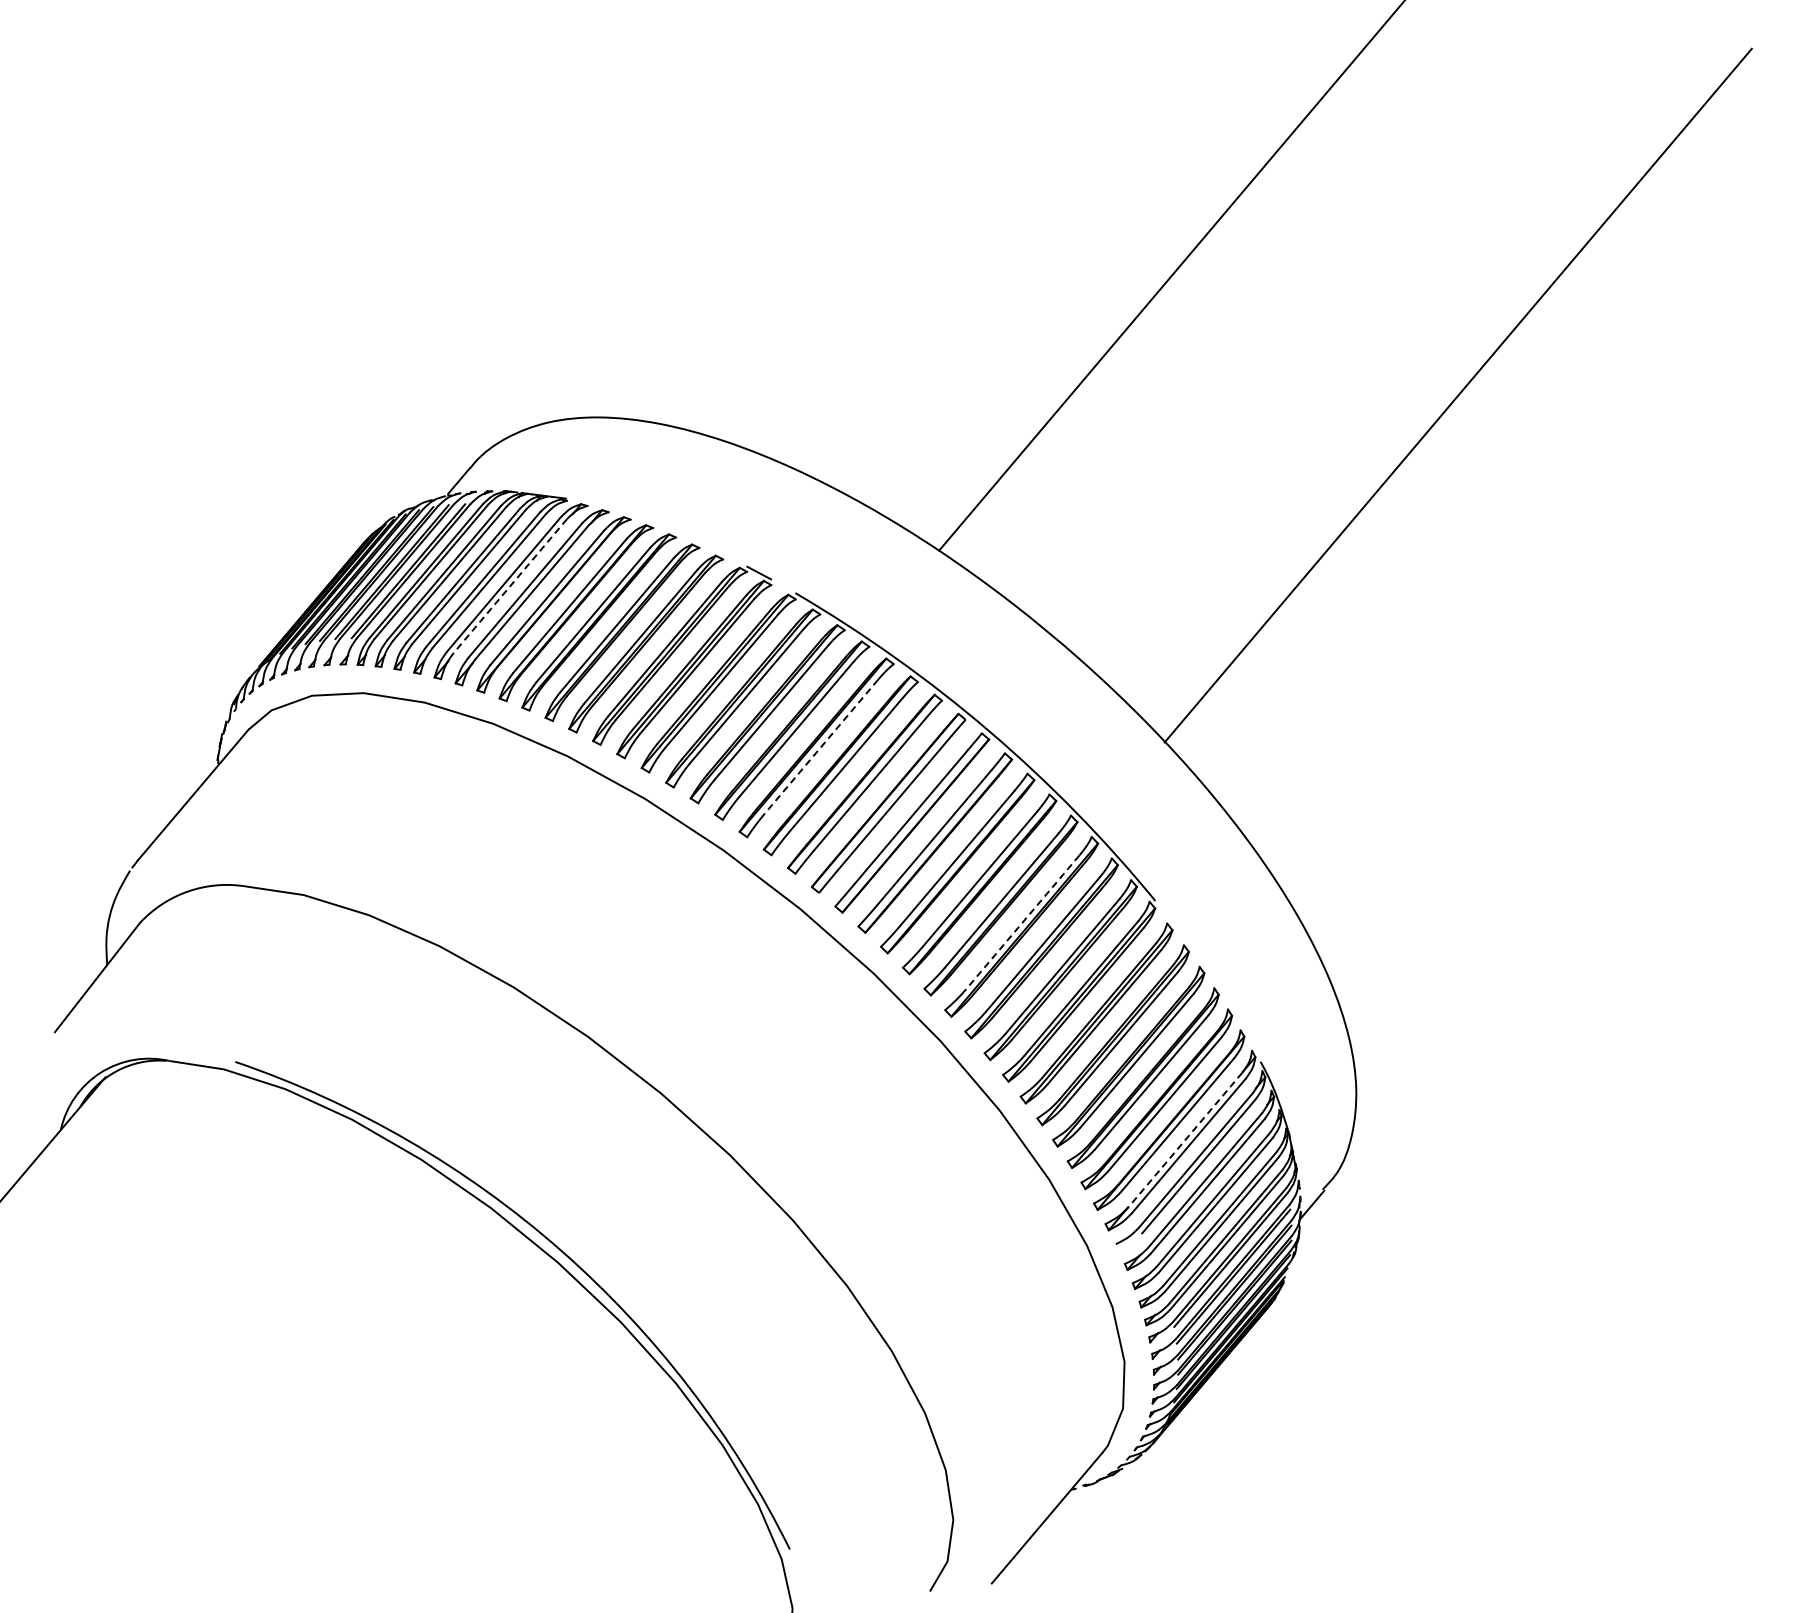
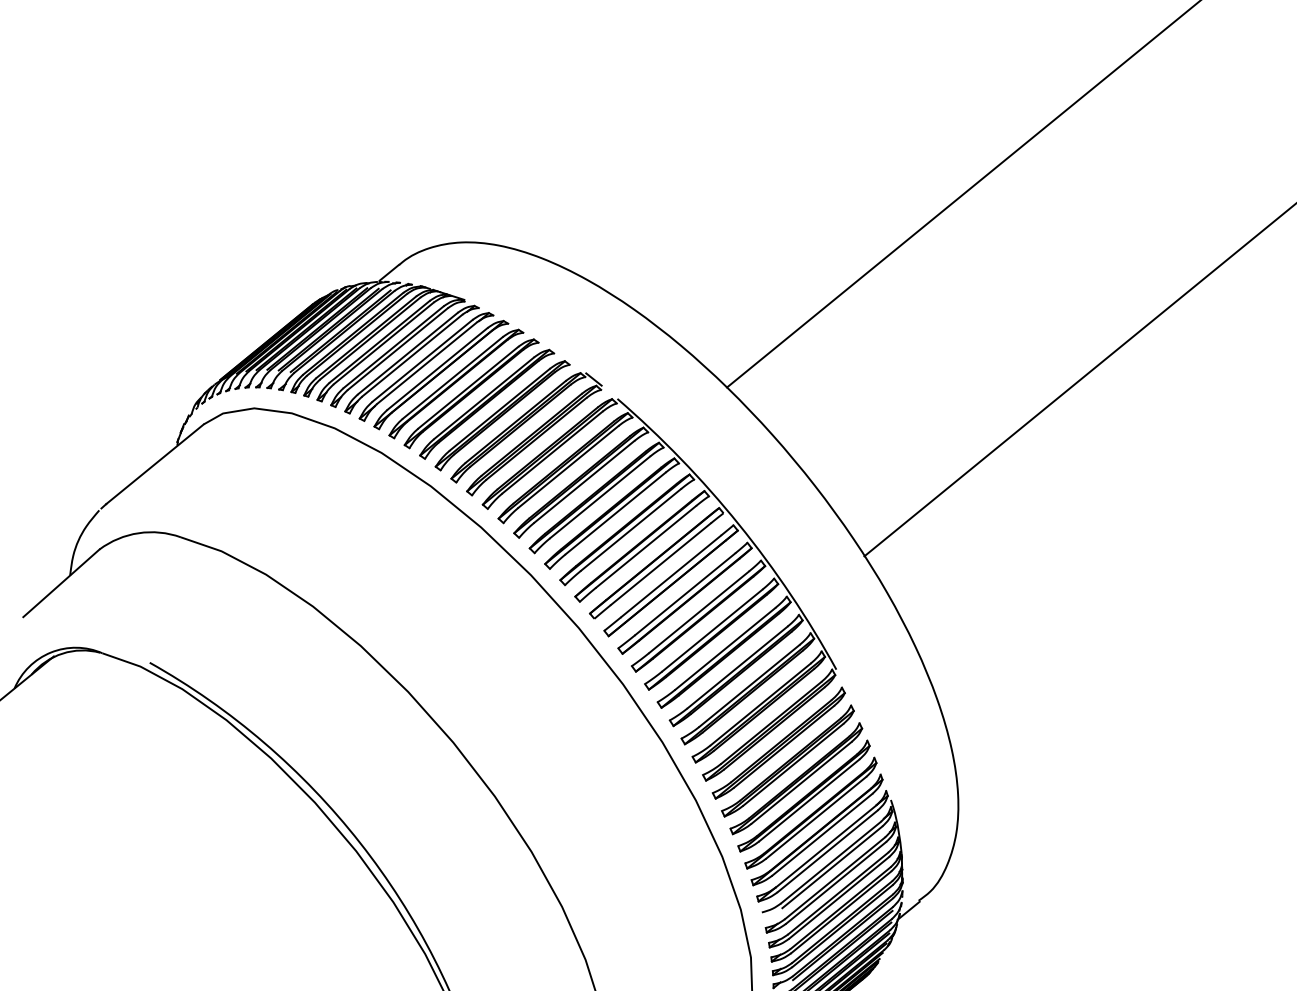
line: (510, 586) -> (412, 355), dashed -> solid
line: (821, 746) -> (615, 513), dashed -> solid
line: (1022, 922) -> (737, 667), dashed -> solid
line: (1185, 1139) -> (826, 846), dashed -> solid

